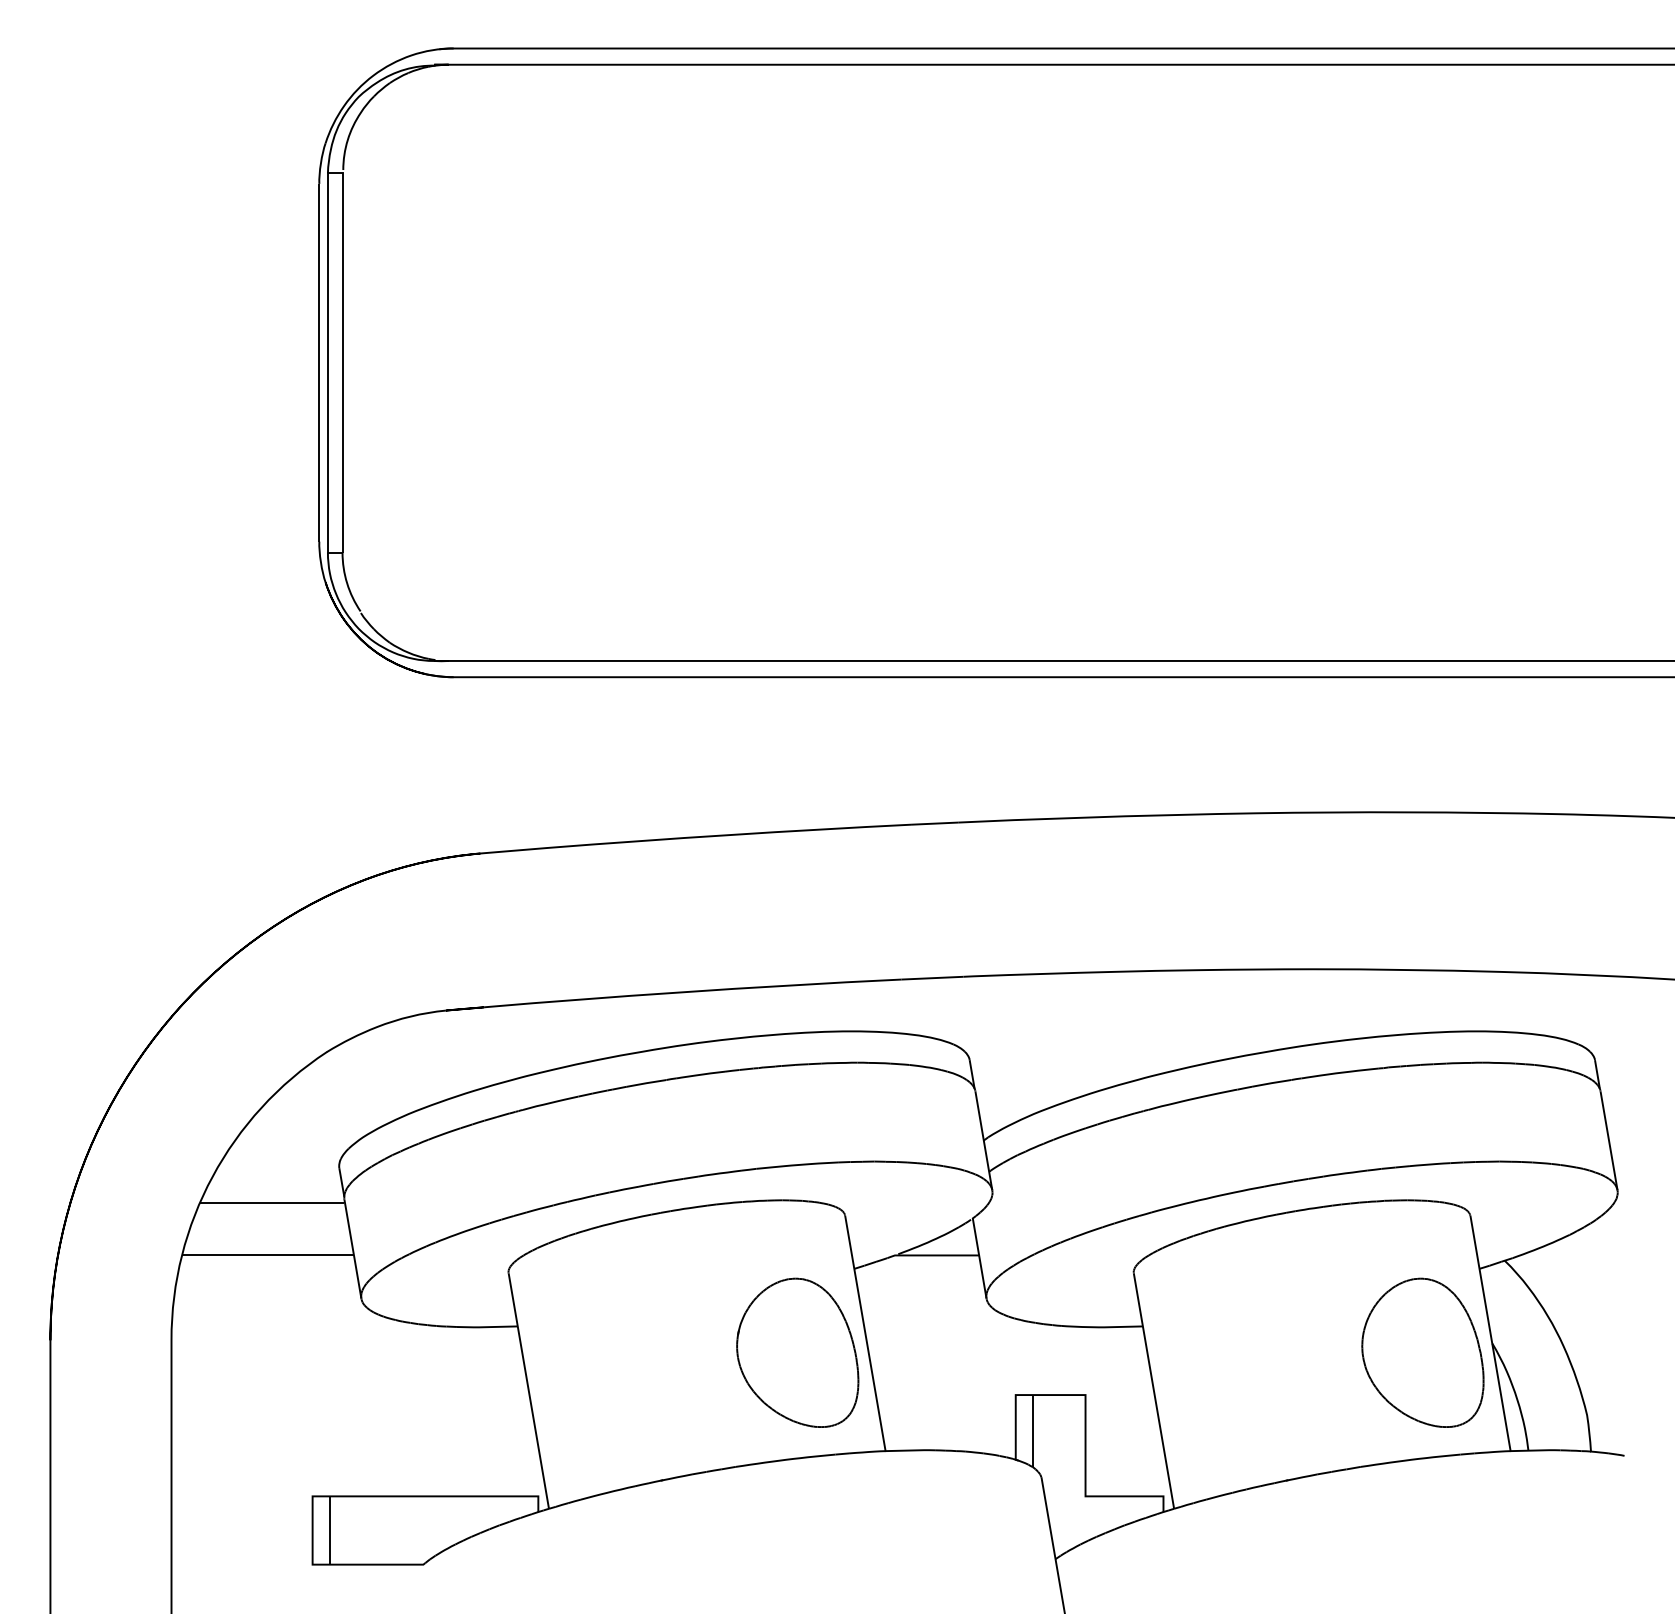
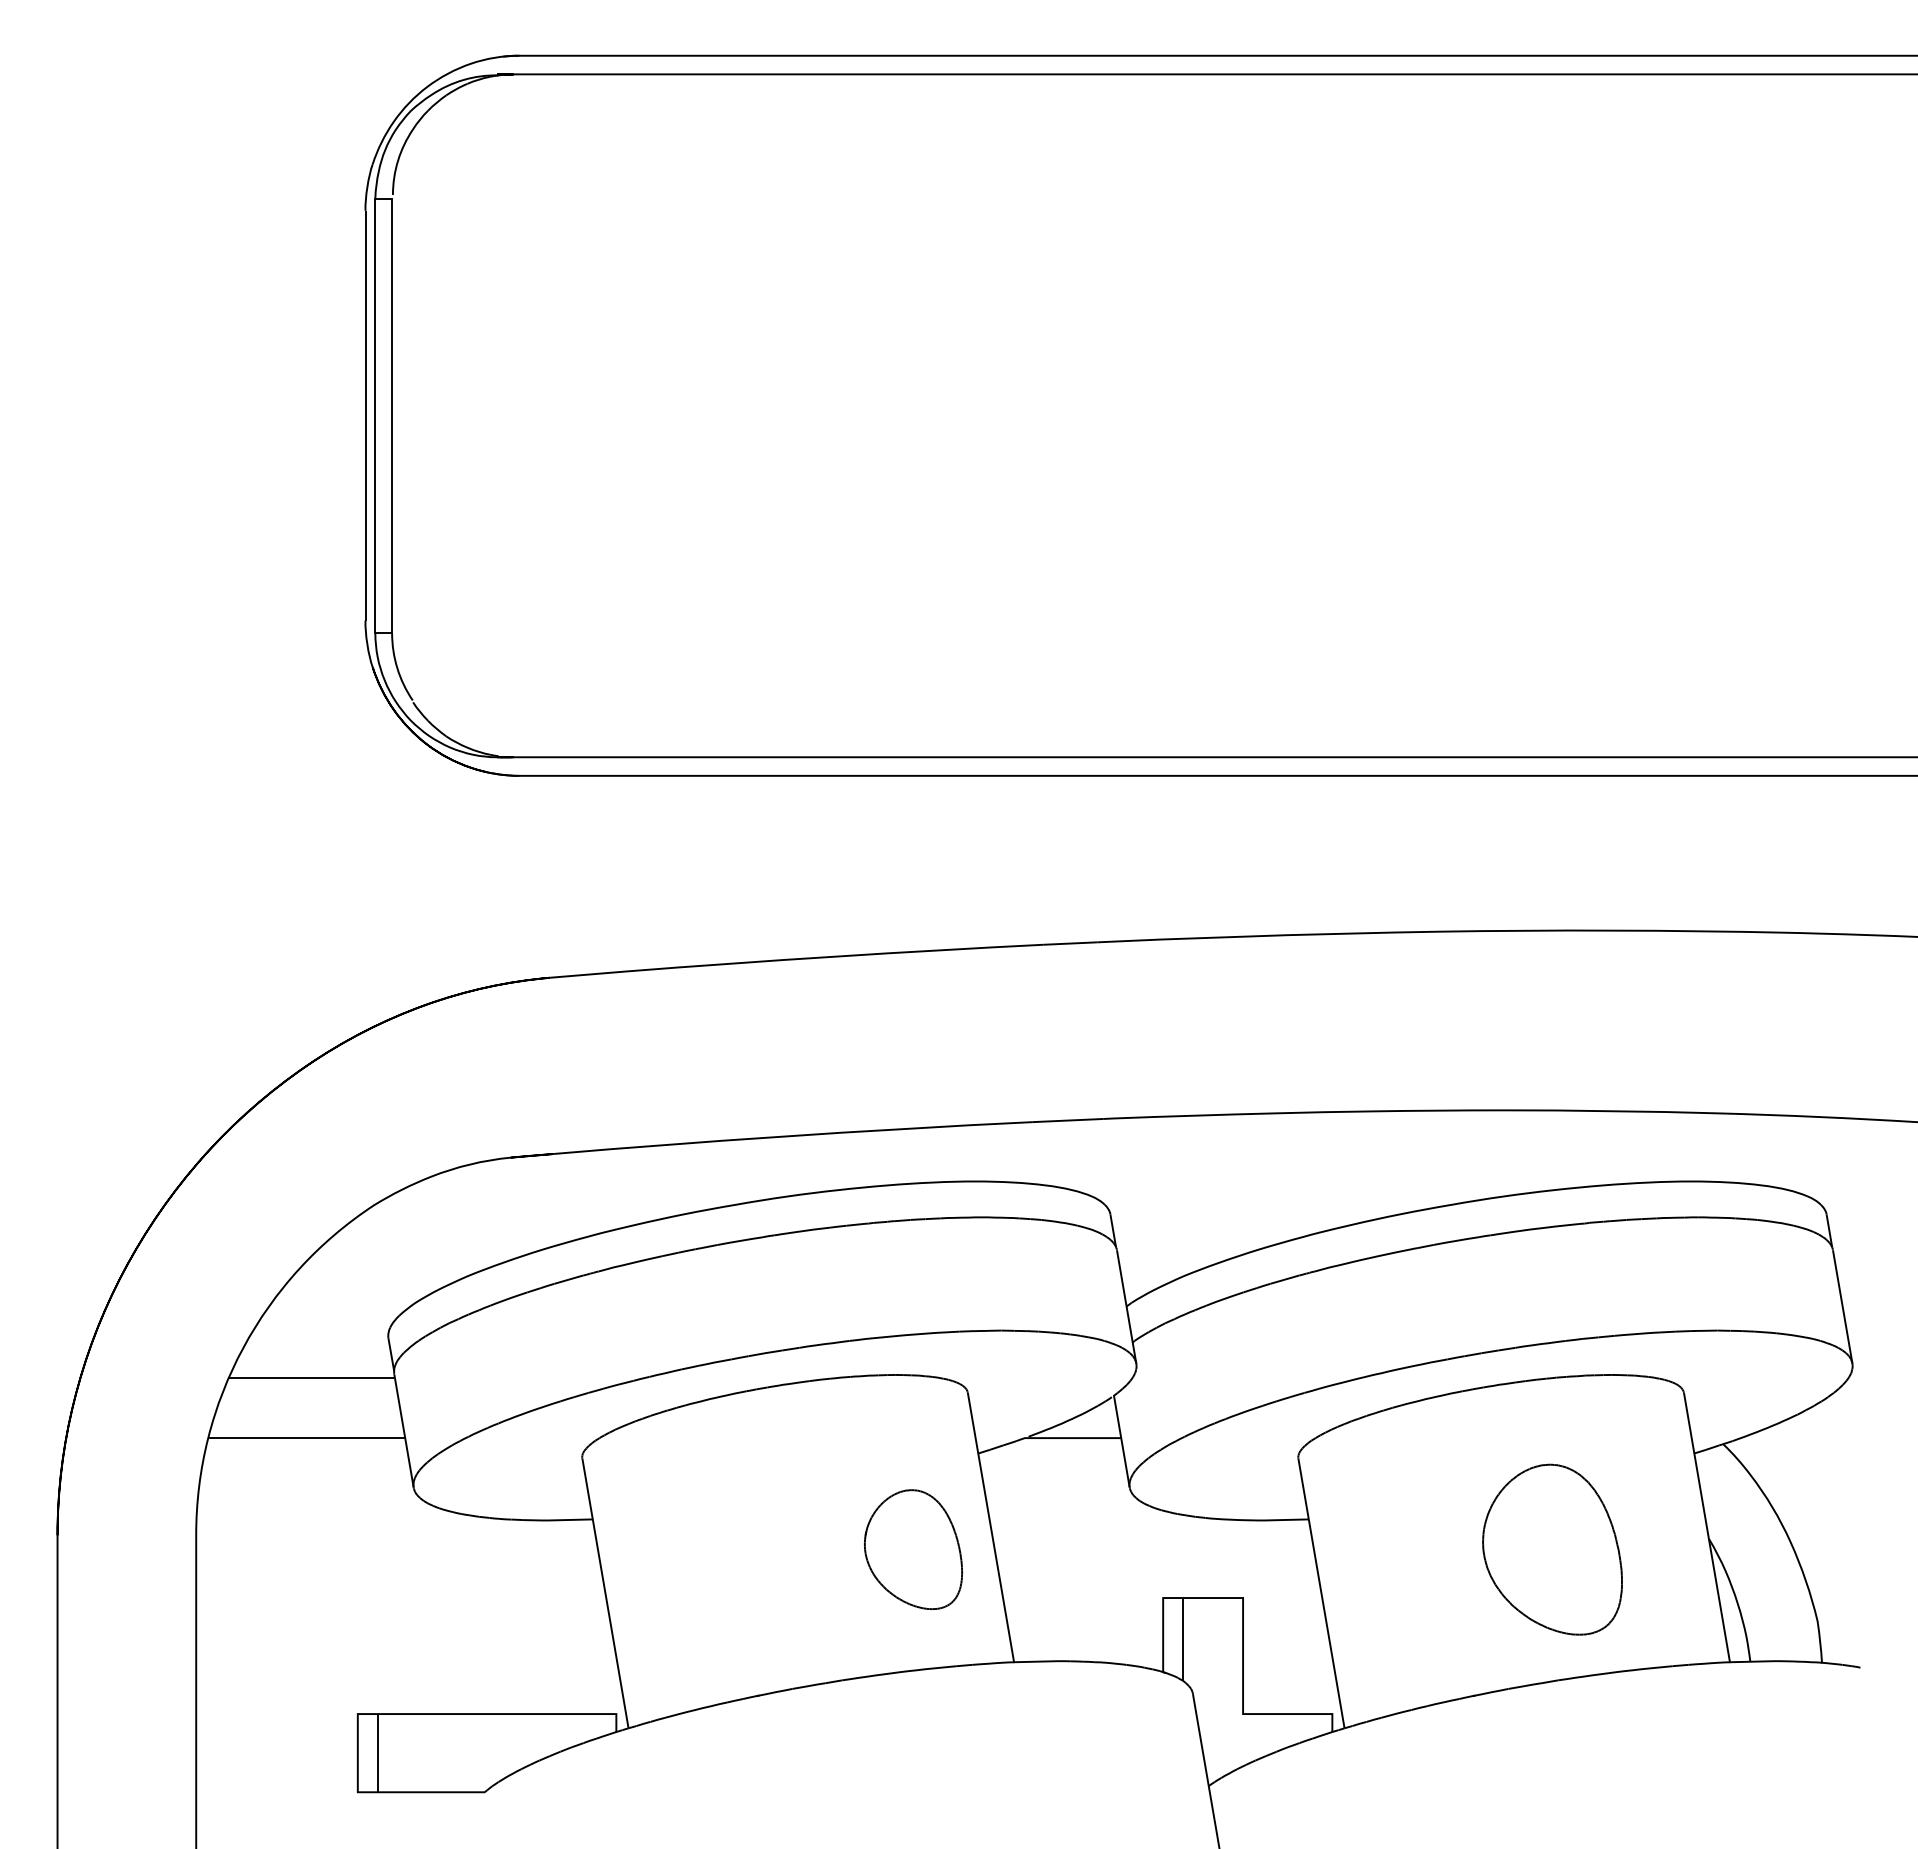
part: (797, 1352) -> (913, 1549), size x0.7
part: (1422, 1352) -> (1552, 1549), moved

